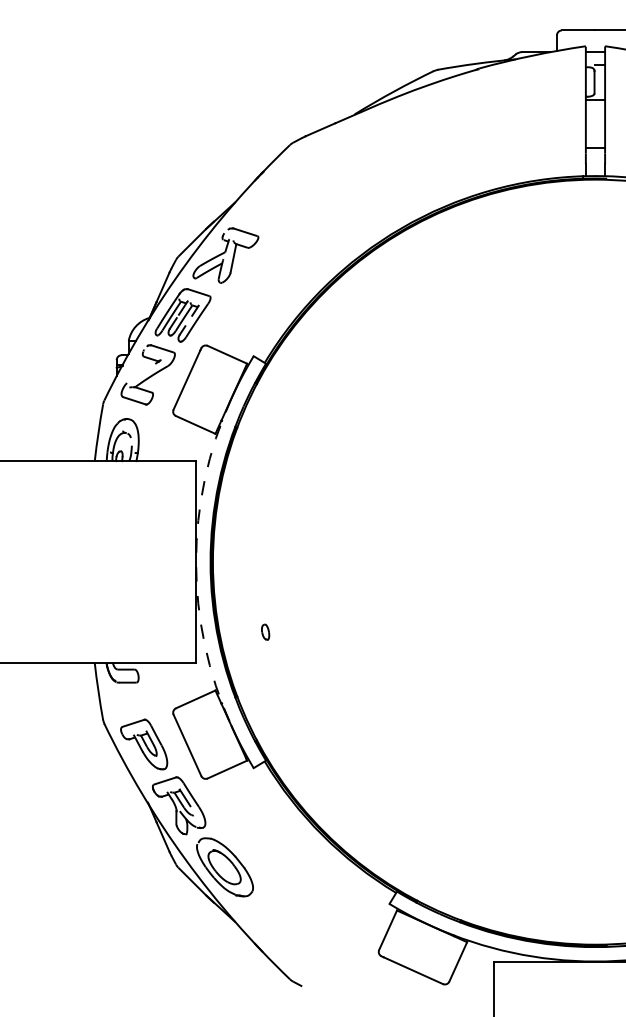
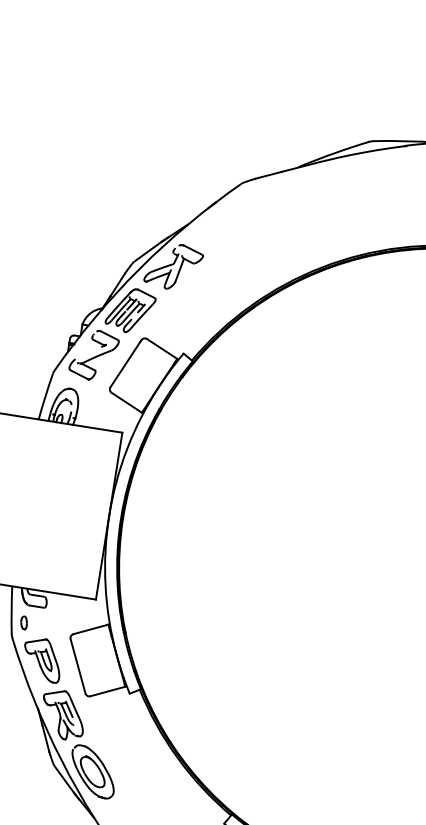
arc: (196, 562) -> (109, 516), dashed -> solid
part: (265, 631) -> (24, 622), moved

